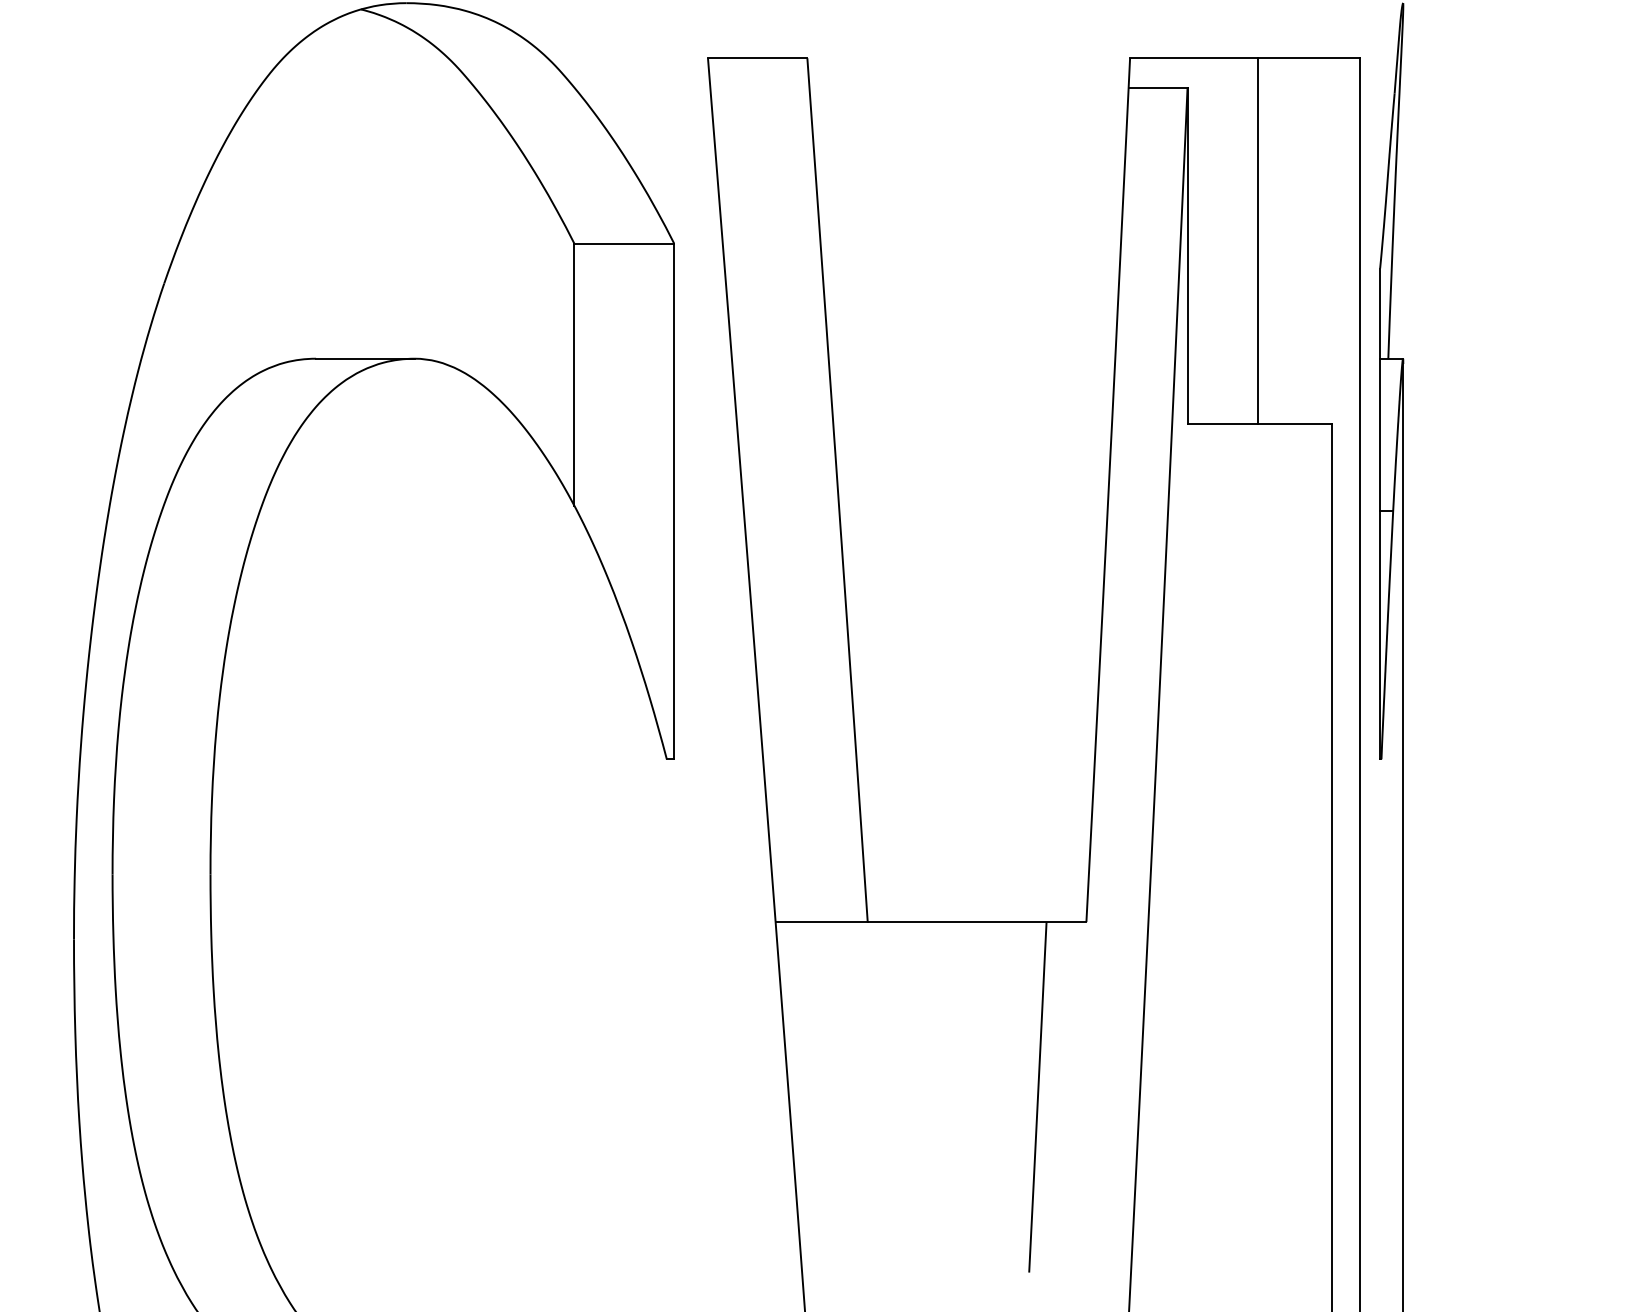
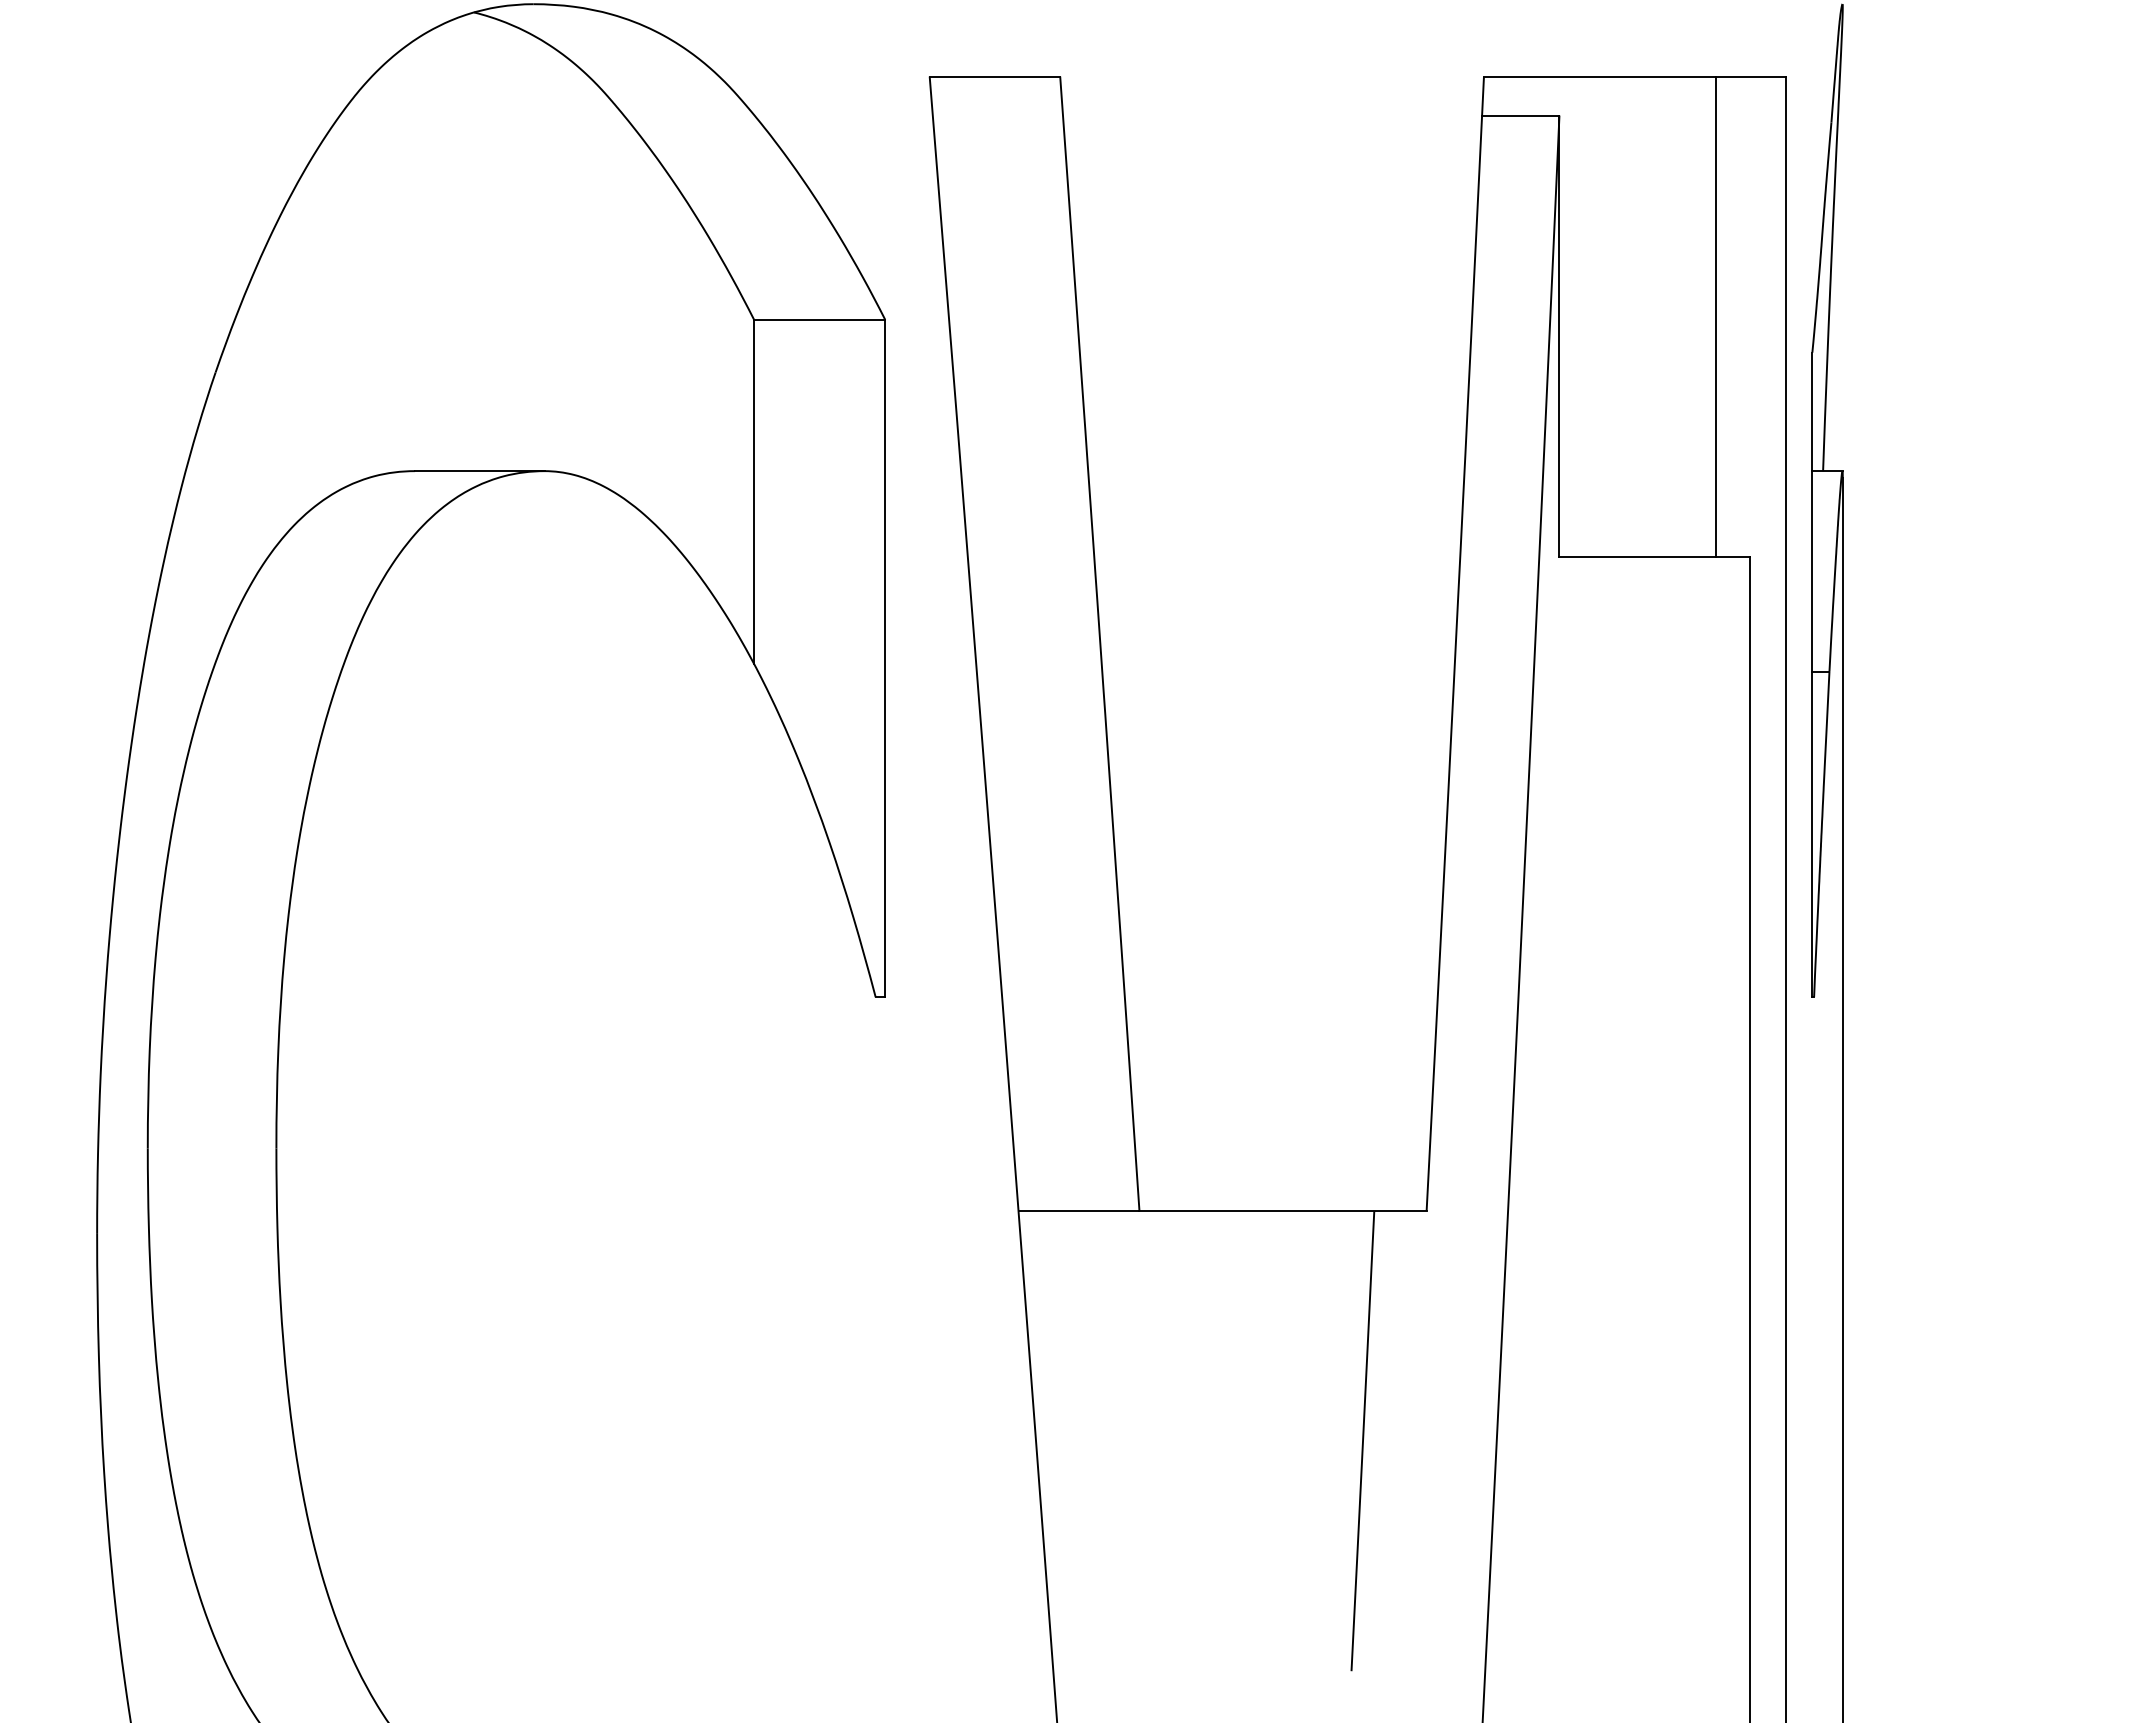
line: (1257, 240) -> (1716, 316), moved

